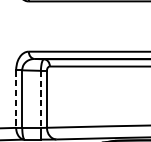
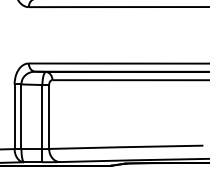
line: (16, 99) -> (14, 117), dashed -> solid
line: (41, 99) -> (42, 117), dashed -> solid

